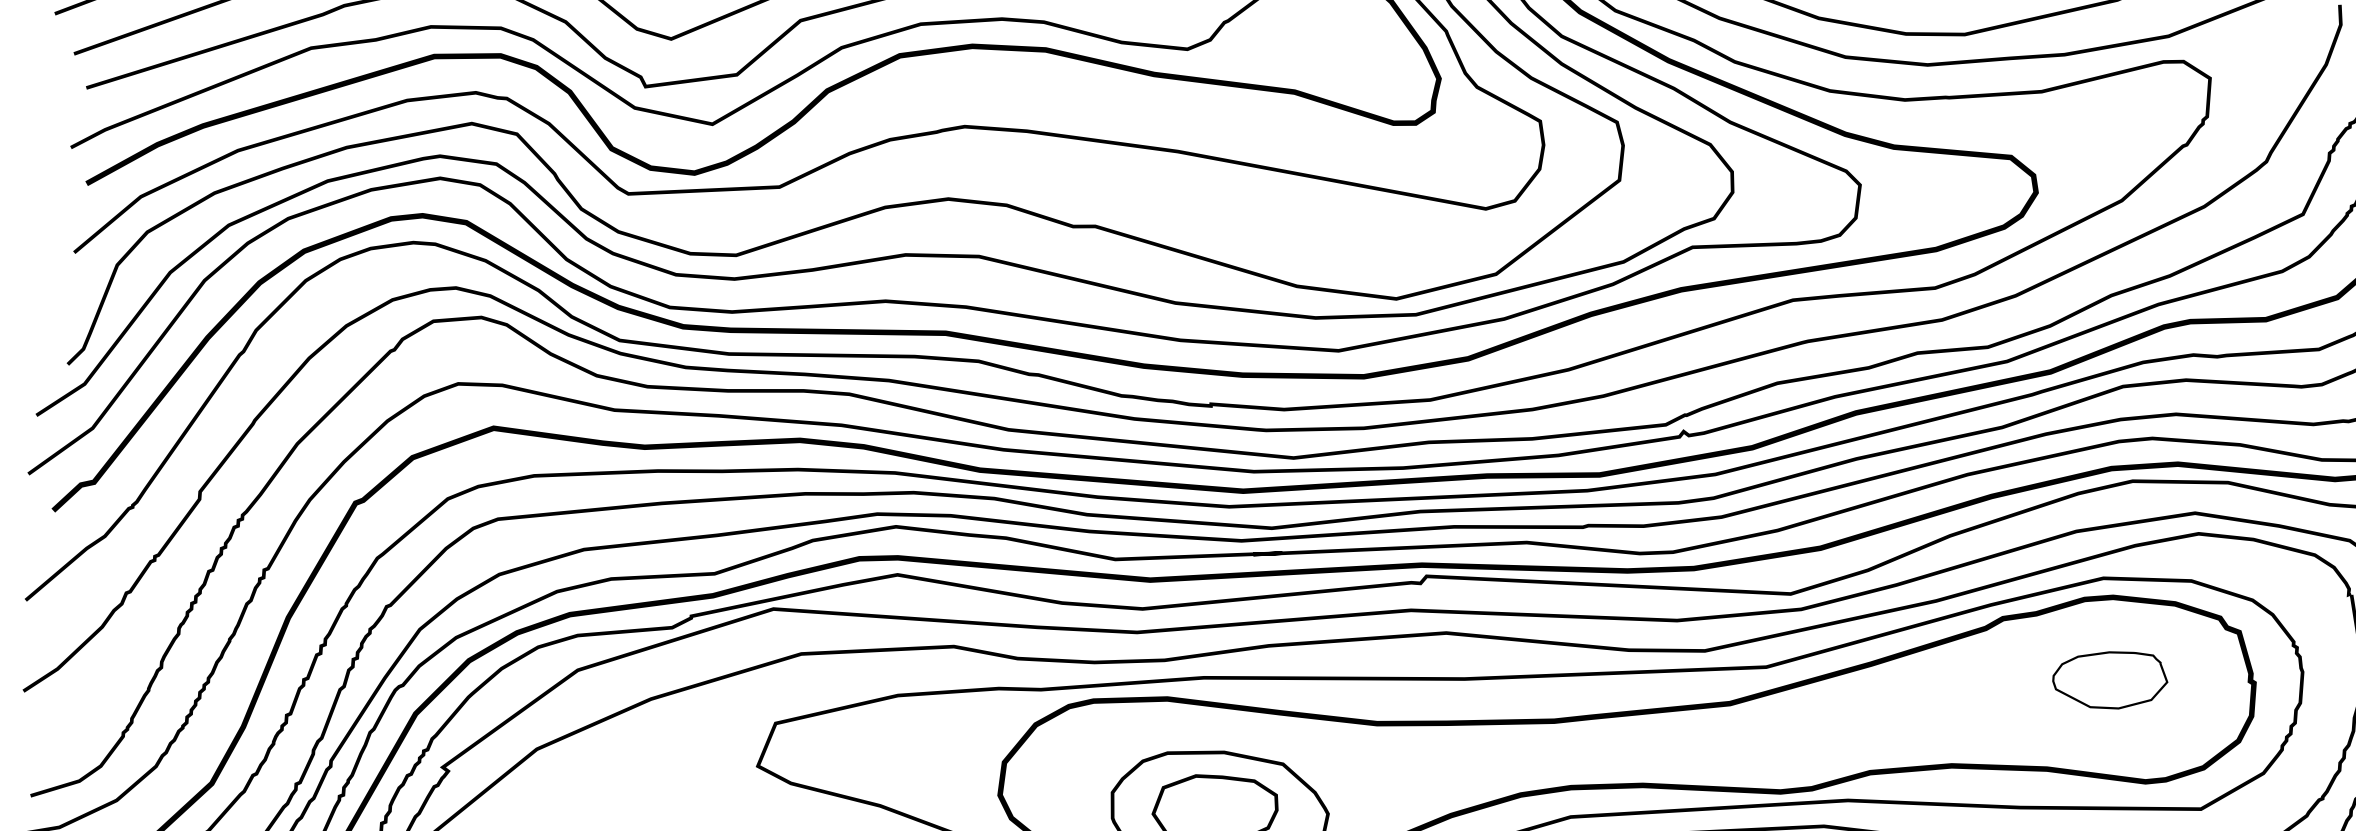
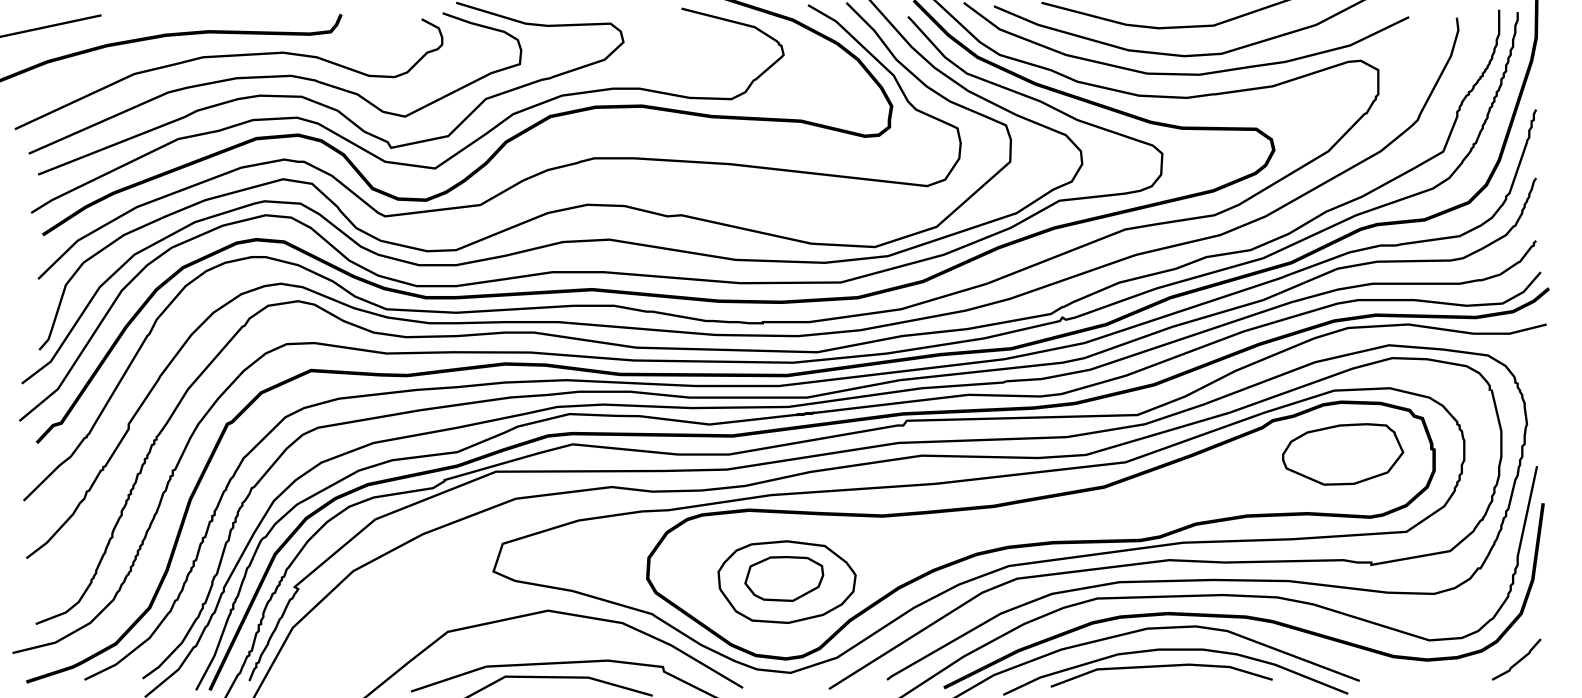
part: (2110, 680) -> (1343, 454), size x1.67

